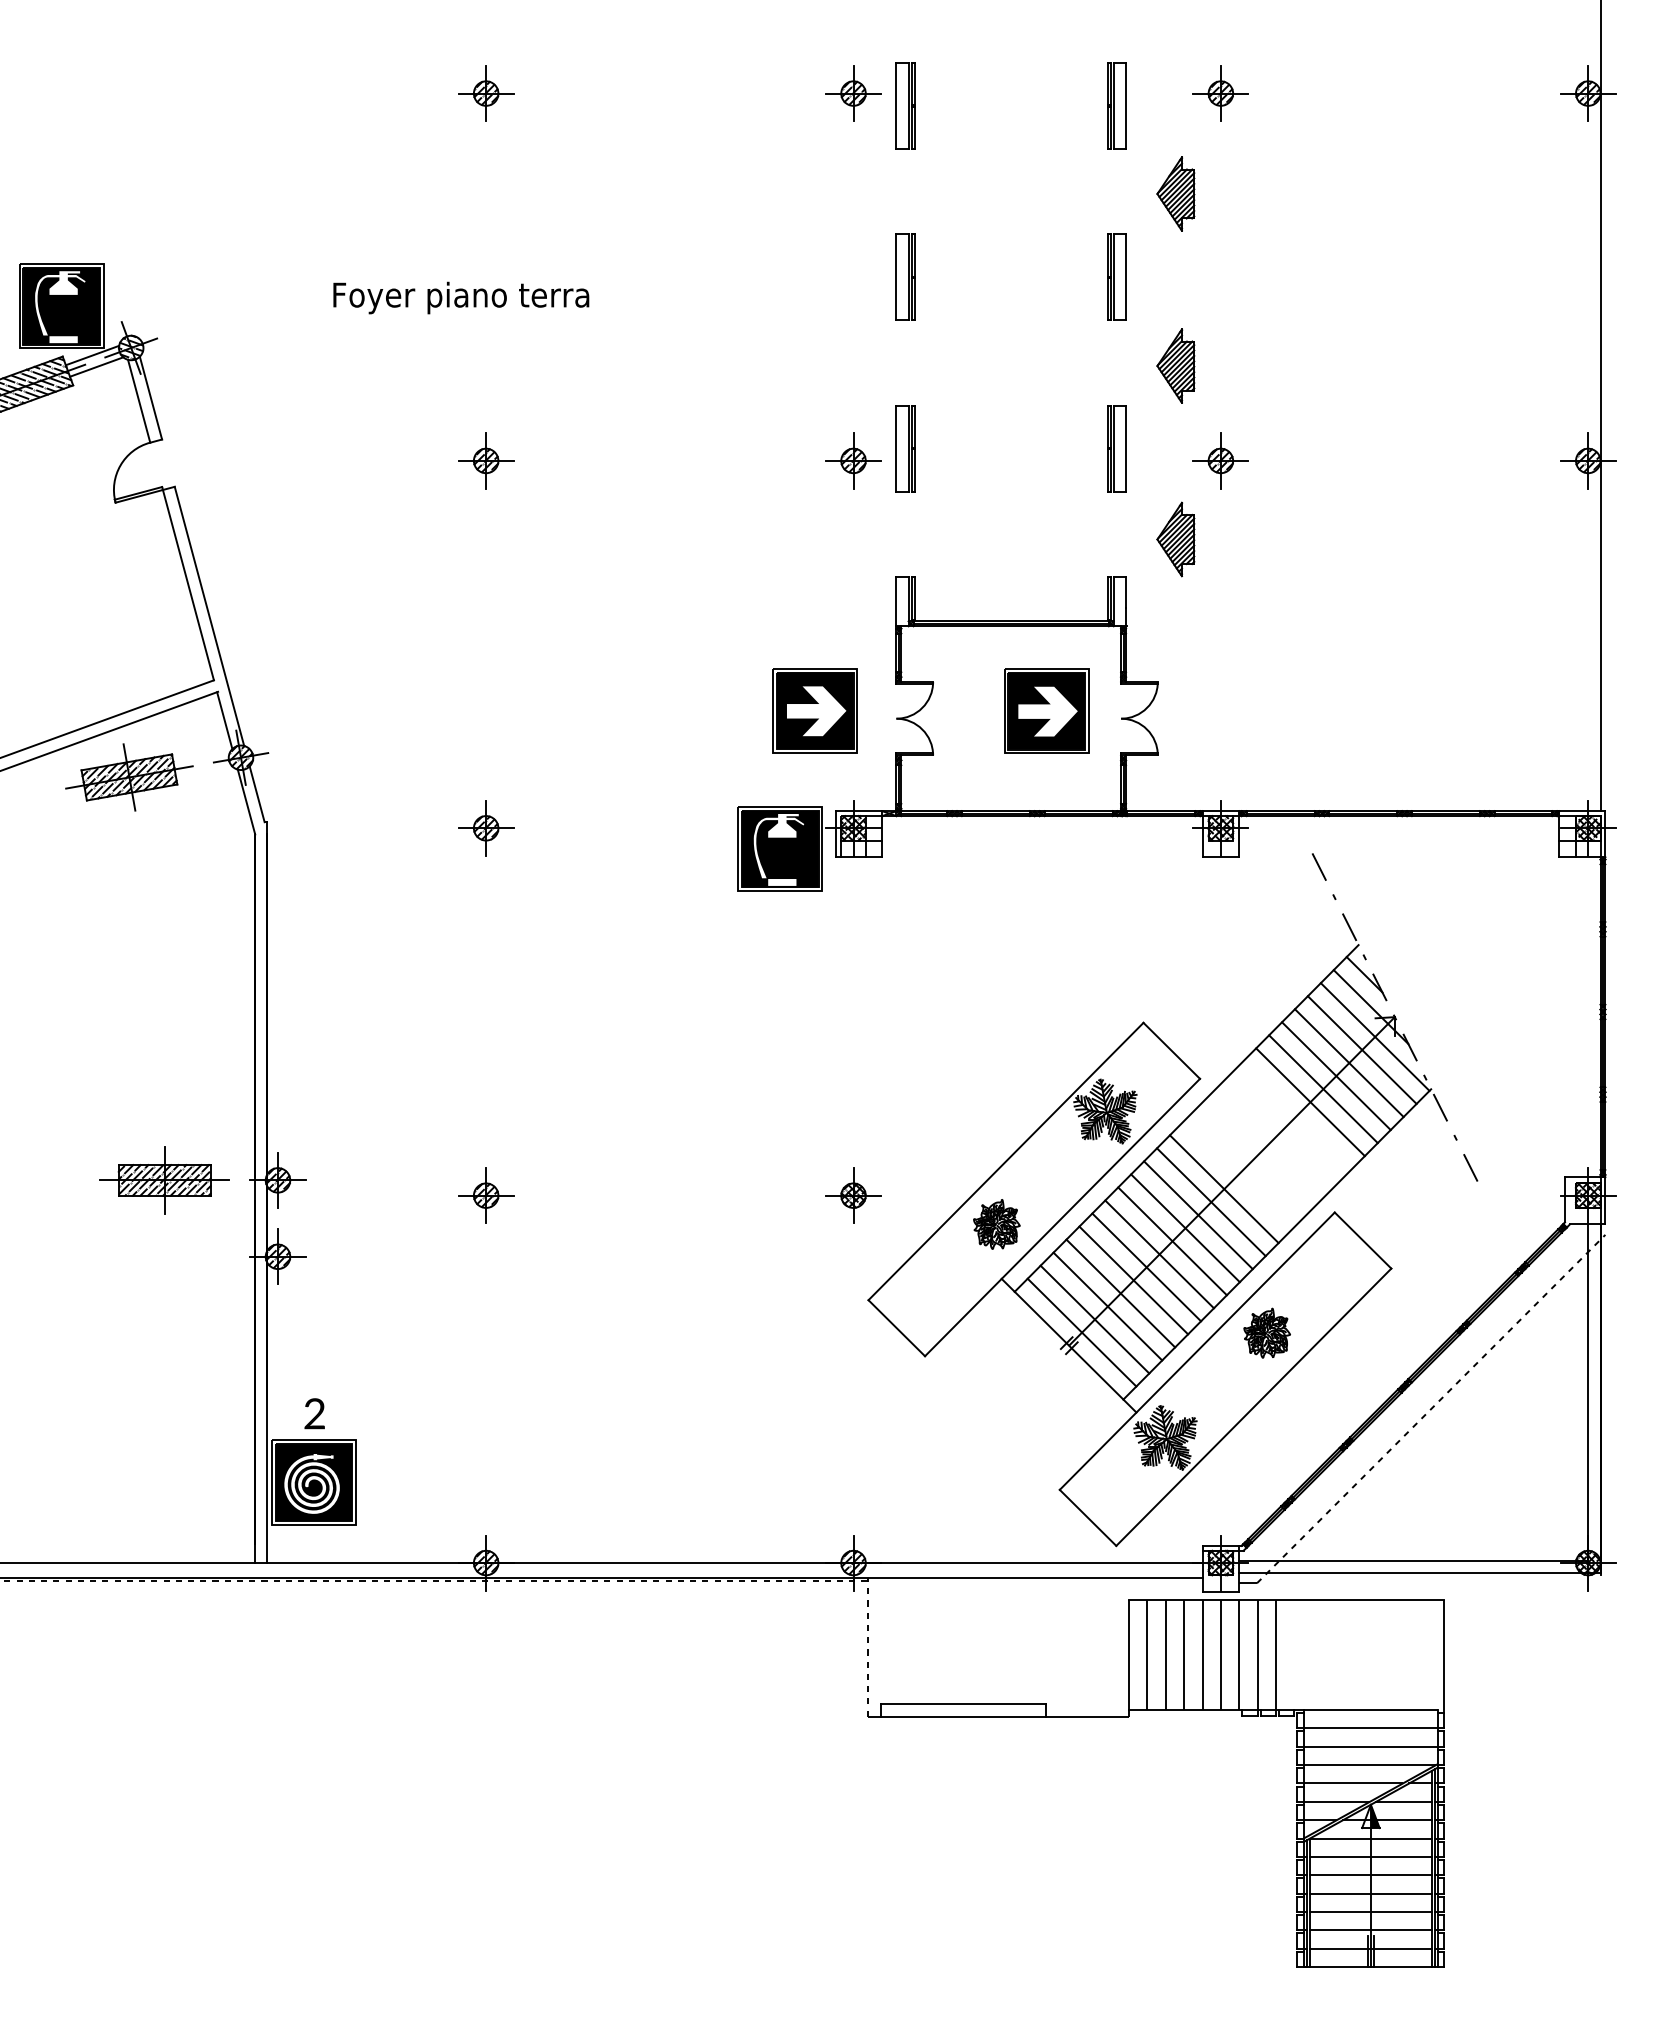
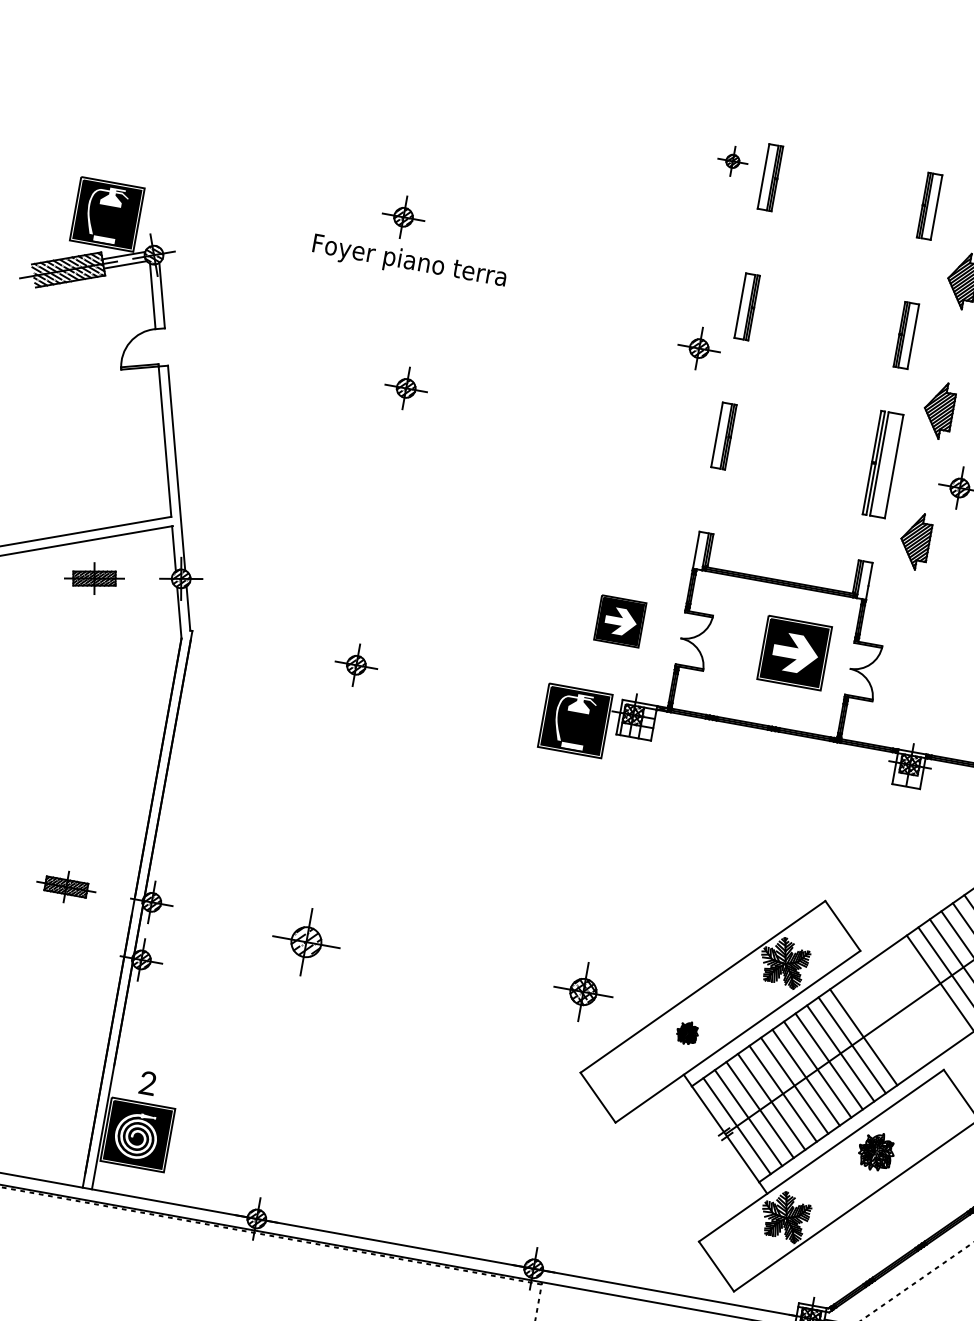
part: (486, 93) -> (403, 217), moved
part: (853, 93) -> (732, 161), size x0.7
part: (1116, 448) -> (882, 464), size x1.6
part: (853, 460) -> (699, 348), moved
part: (814, 710) -> (619, 621), size x0.7
part: (129, 777) -> (94, 578), size x0.6
part: (164, 1180) -> (66, 887), size x0.6
part: (486, 1195) -> (306, 942), size x1.6
part: (853, 1195) -> (583, 991), size x1.4
part: (996, 1224) -> (687, 1033), size x0.6

